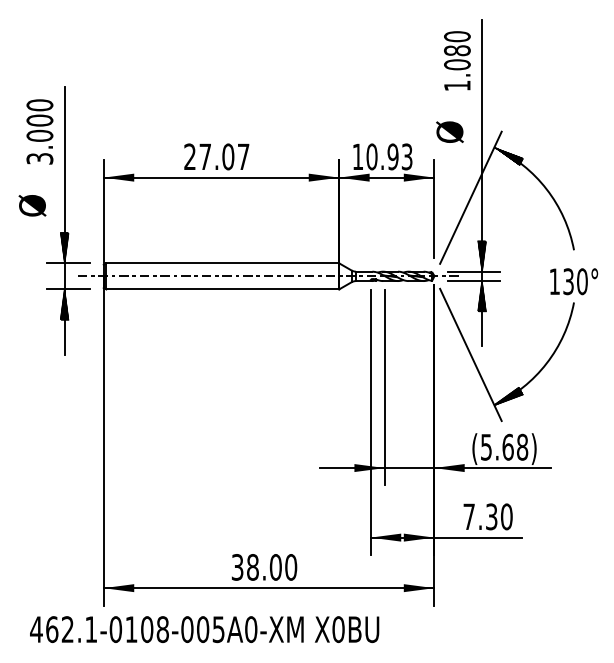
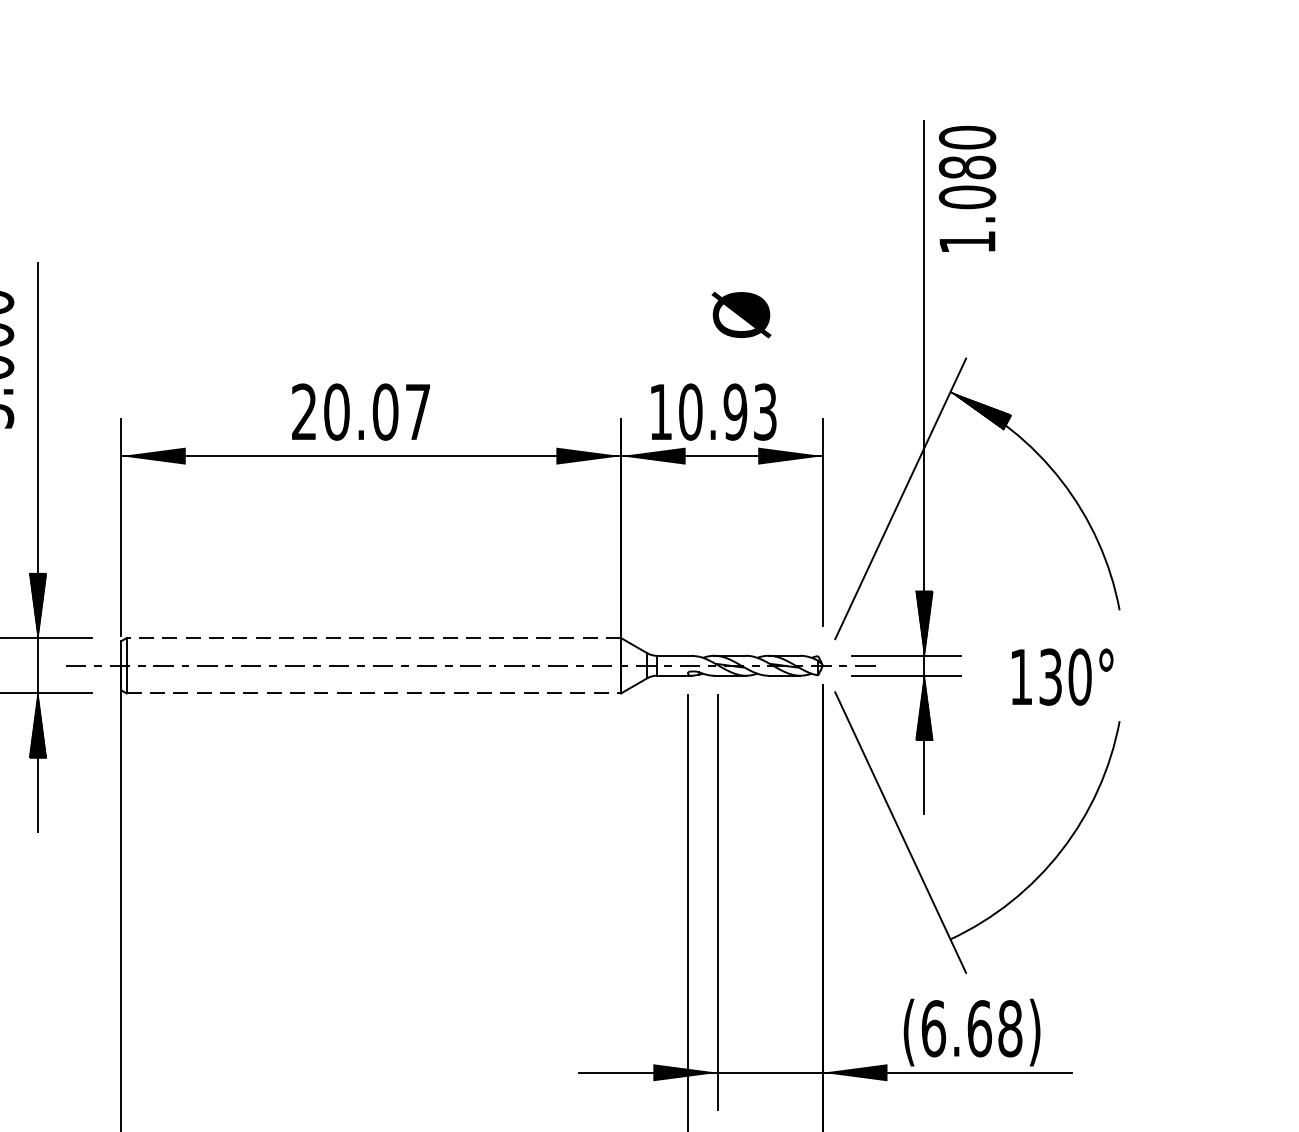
text: (457, 60) -> (967, 188), moved
text: (449, 131) -> (740, 313), moved
text: (205, 156) -> (337, 411), 27.07 -> 20.07
line: (222, 263) -> (373, 638), solid -> dashed
text: (574, 281) -> (1063, 676), moved
line: (223, 289) -> (375, 693), solid -> dashed
hatch: (508, 396) -> (980, 920), removed
text: (486, 446) -> (933, 1026), (5.68) -> (6.68)

